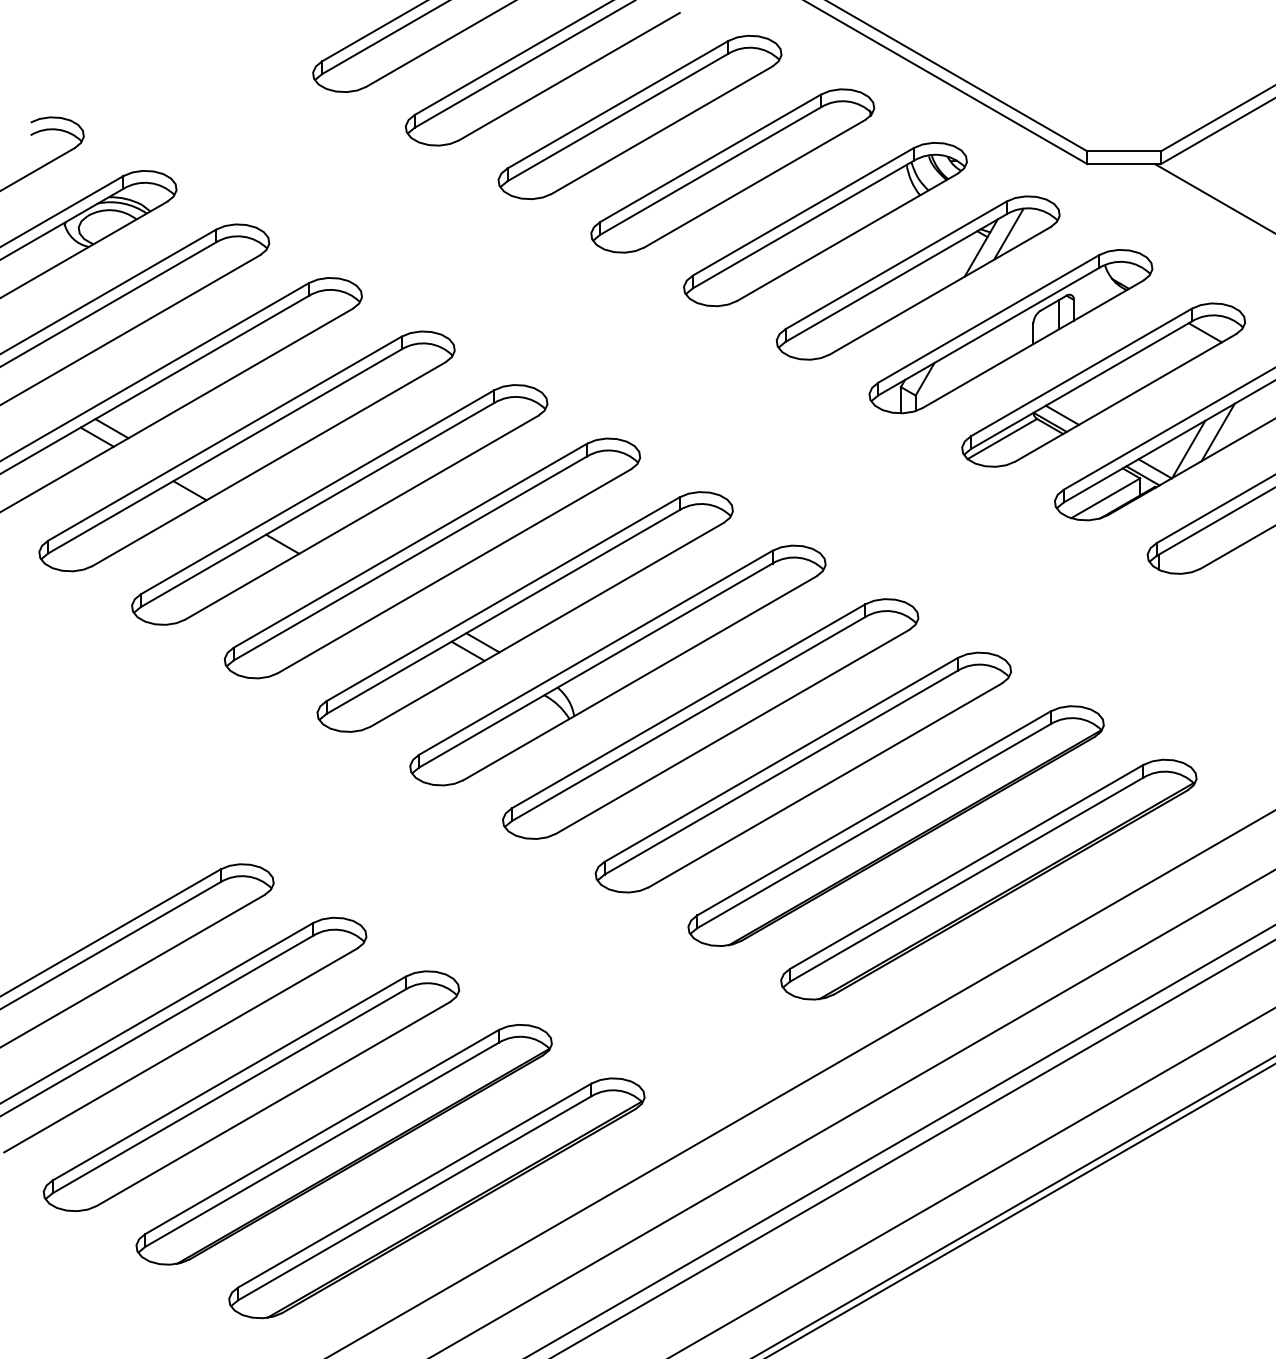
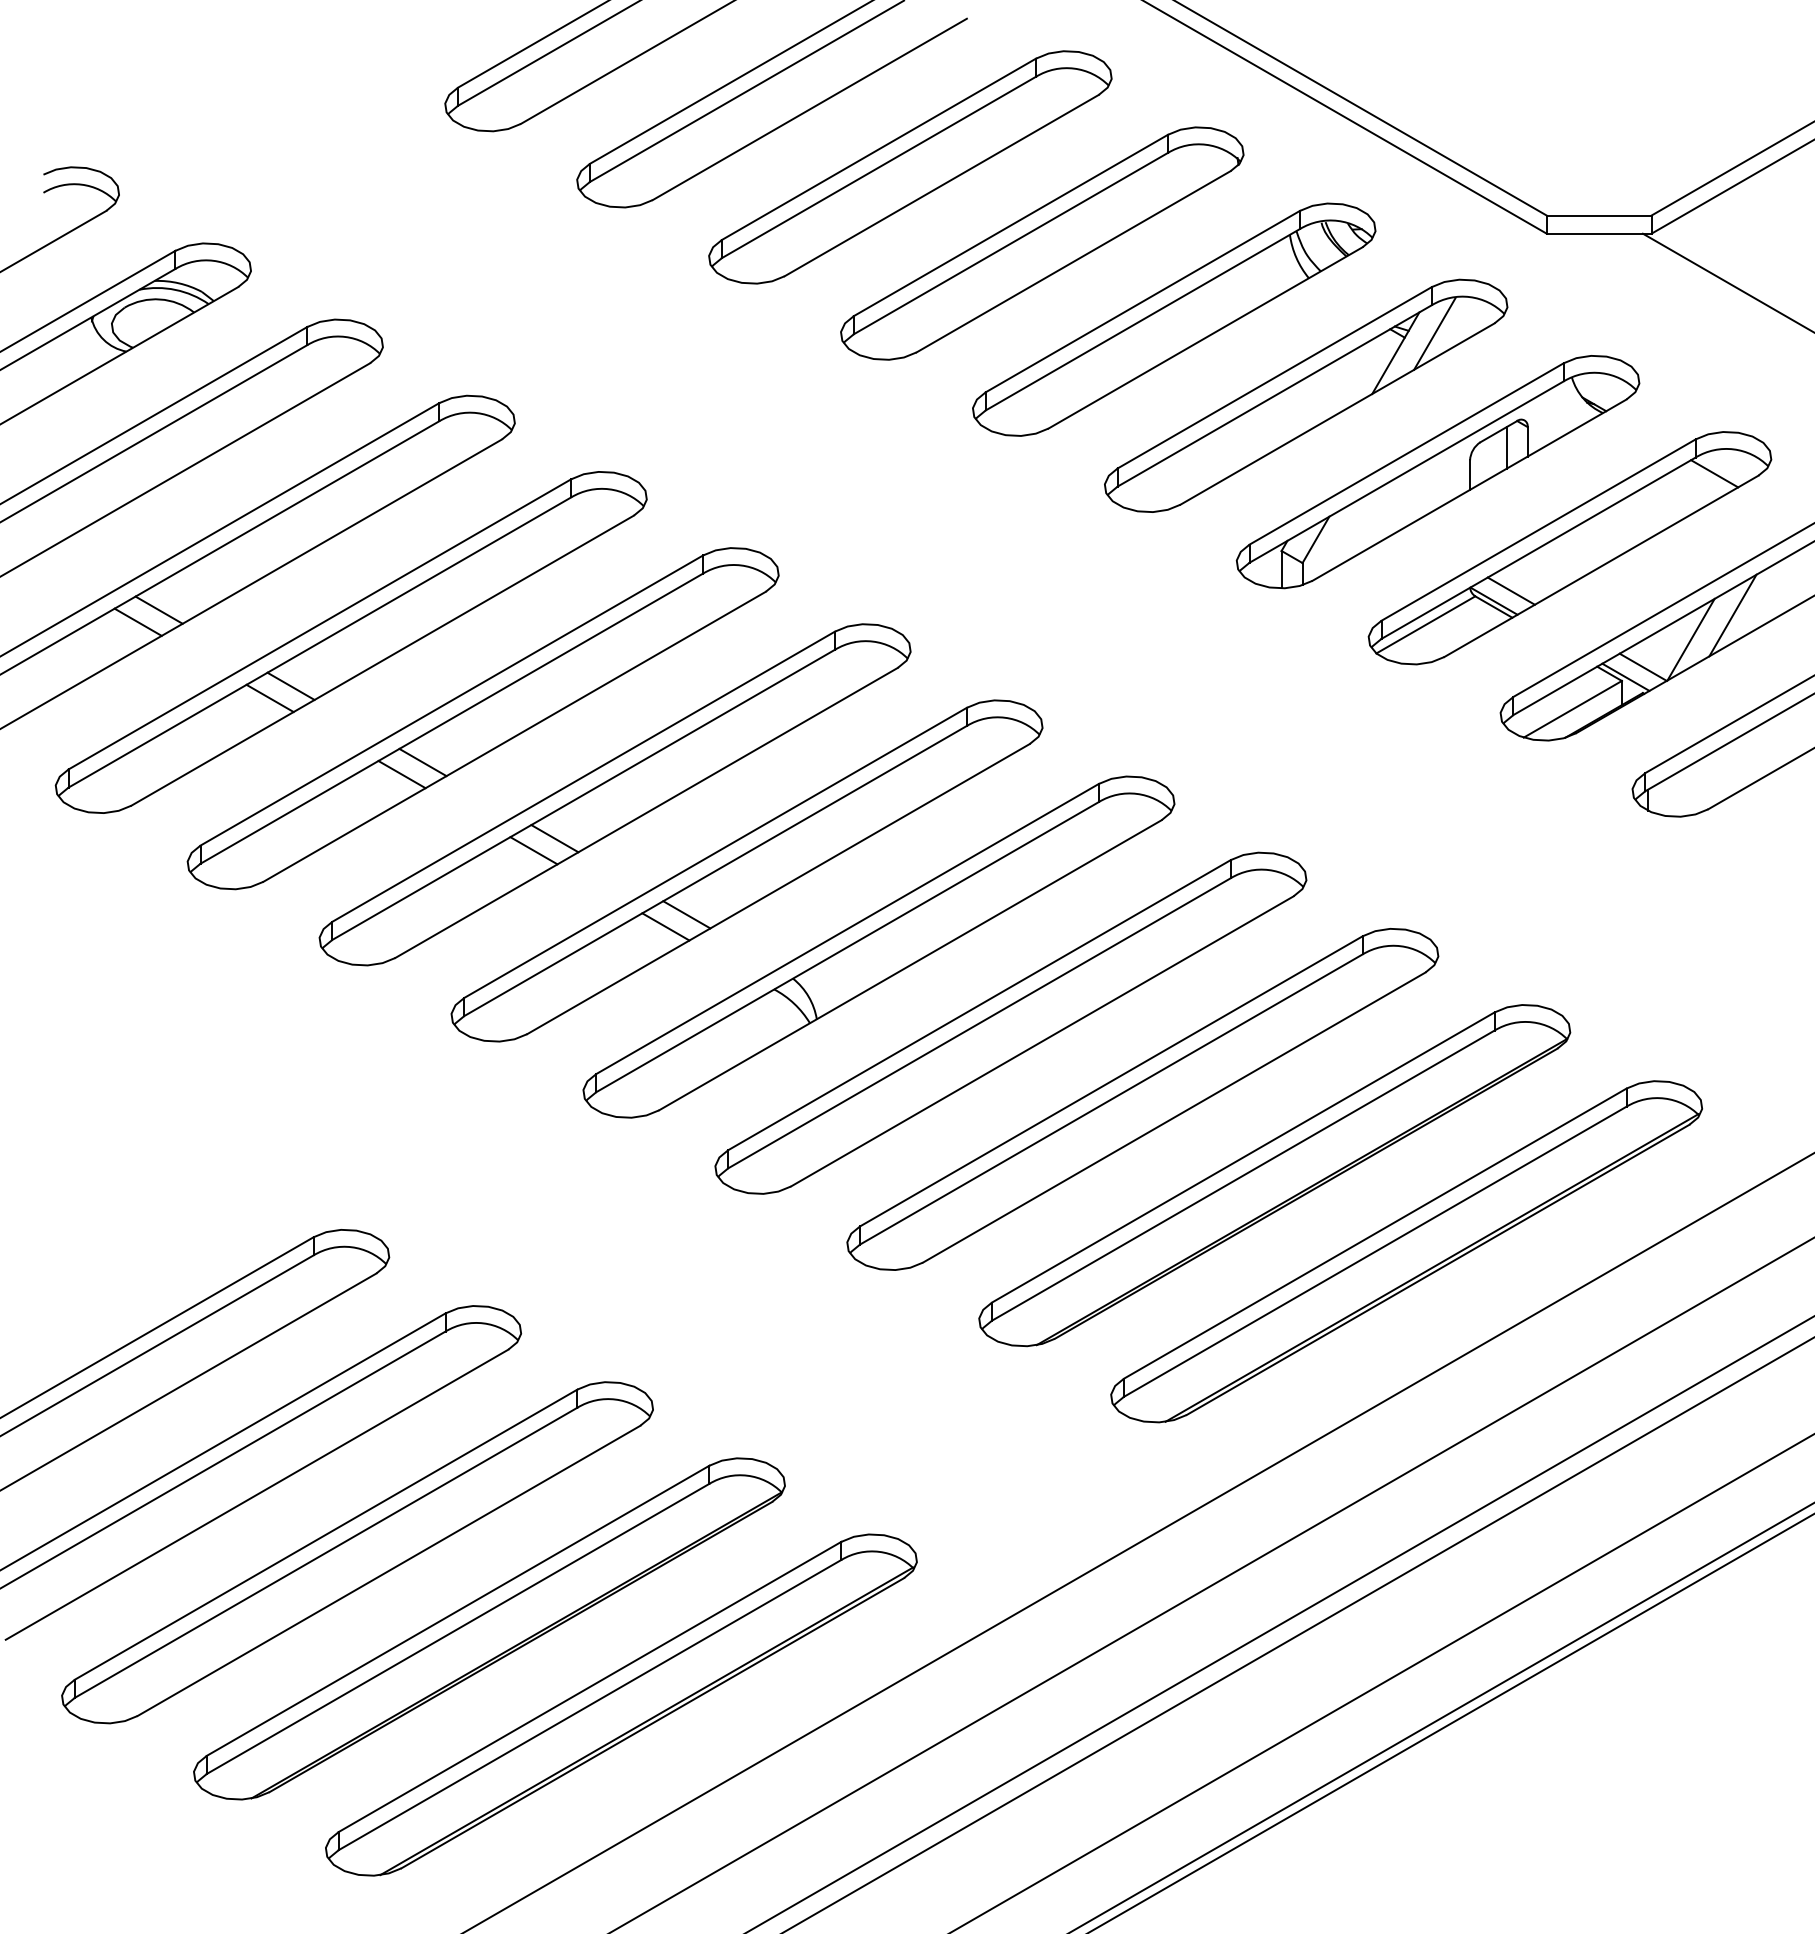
line: (204, 481) -> (290, 685), added
line: (297, 535) -> (422, 762), added
line: (389, 589) -> (554, 838), added
line: (375, 597) -> (533, 850), added

